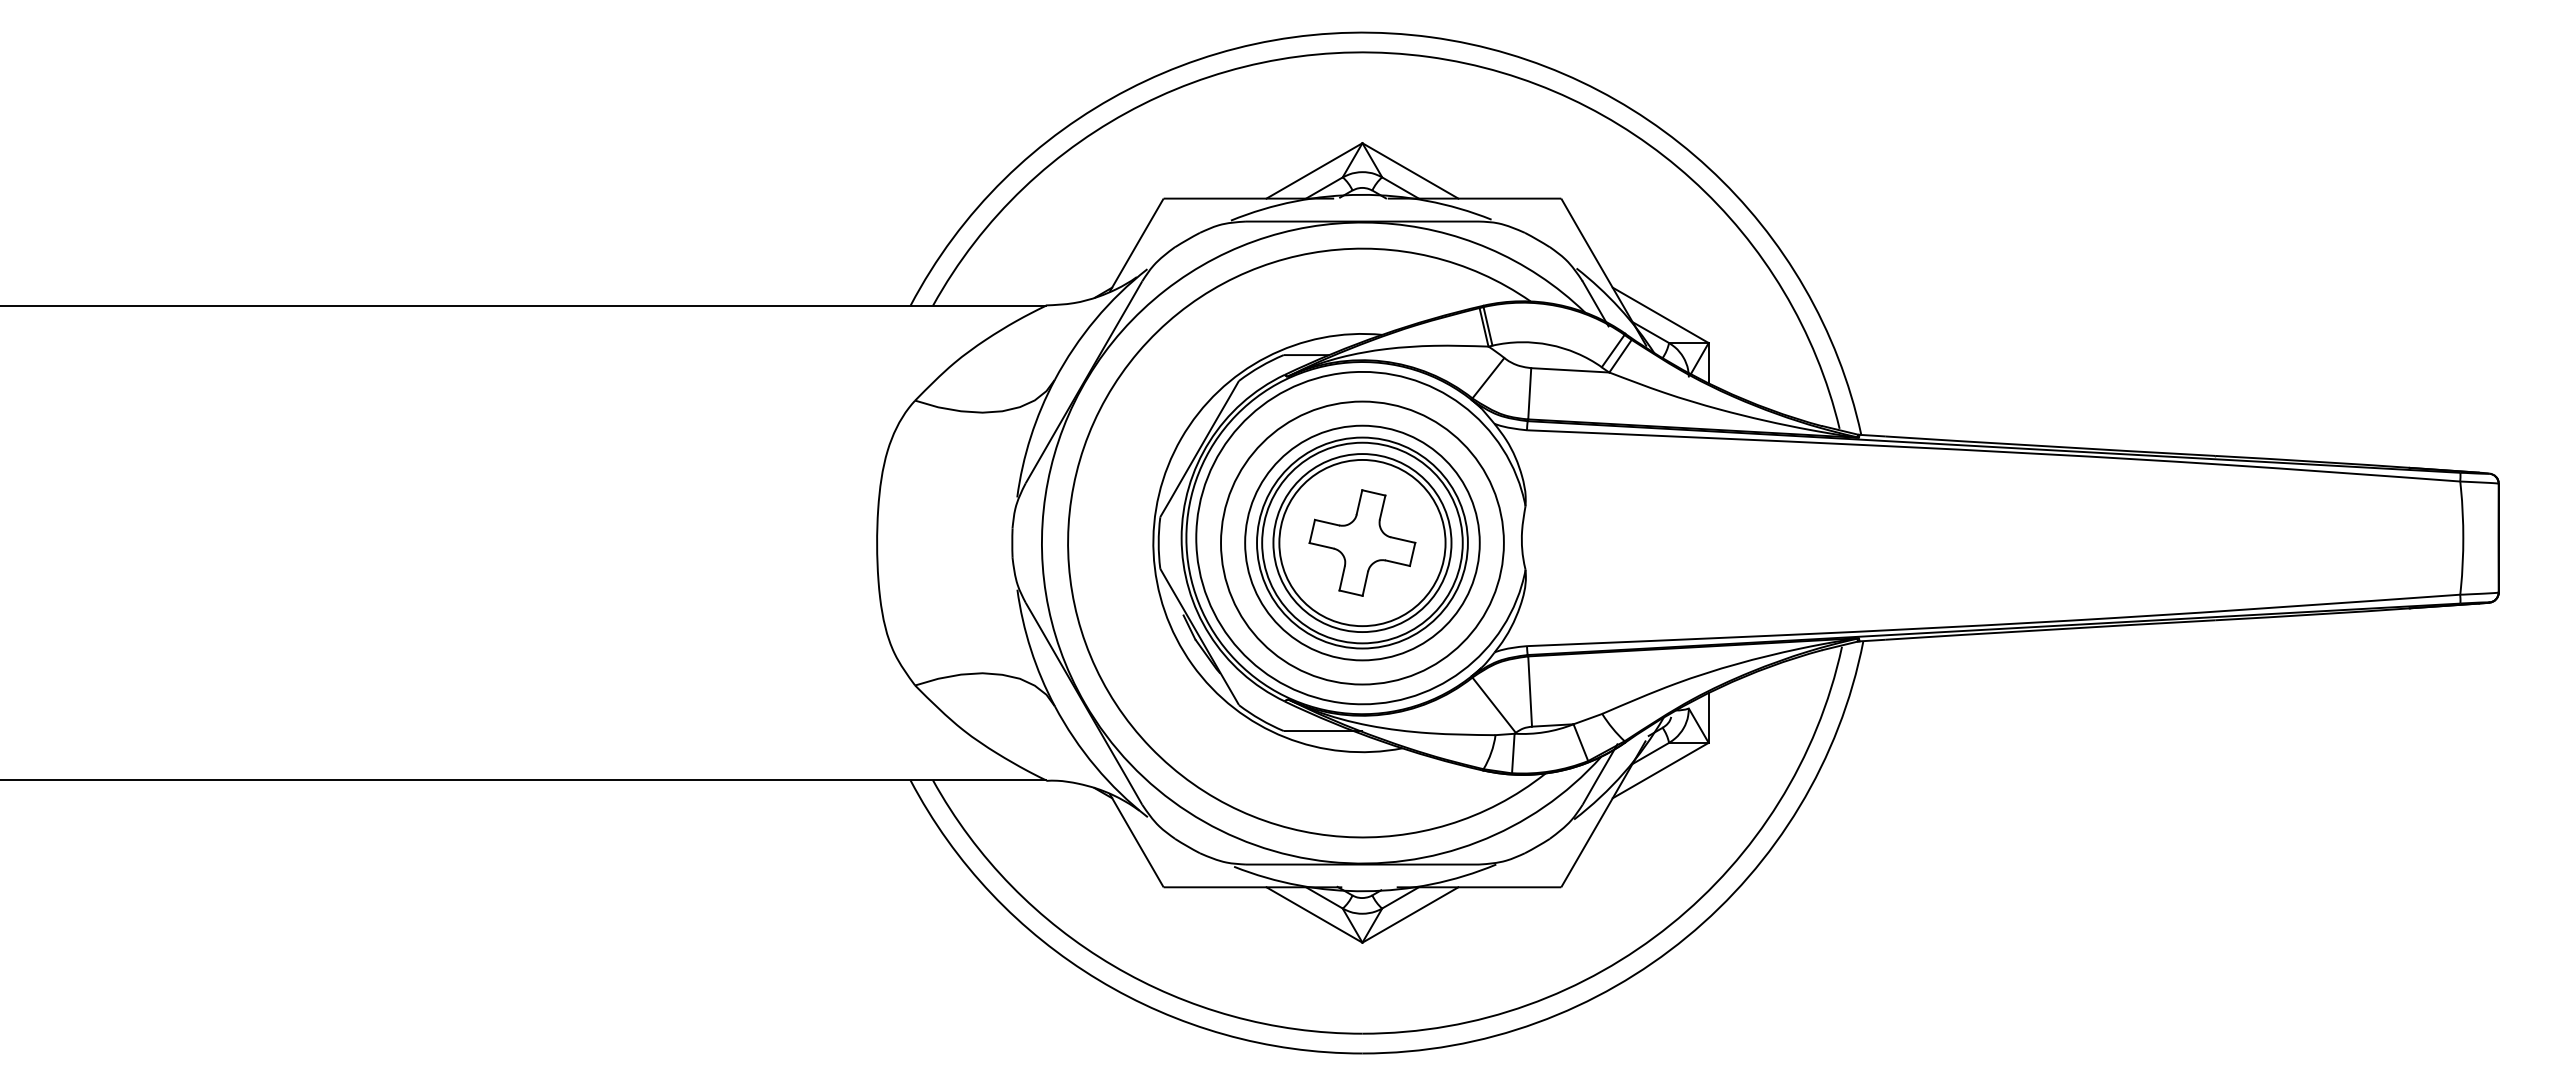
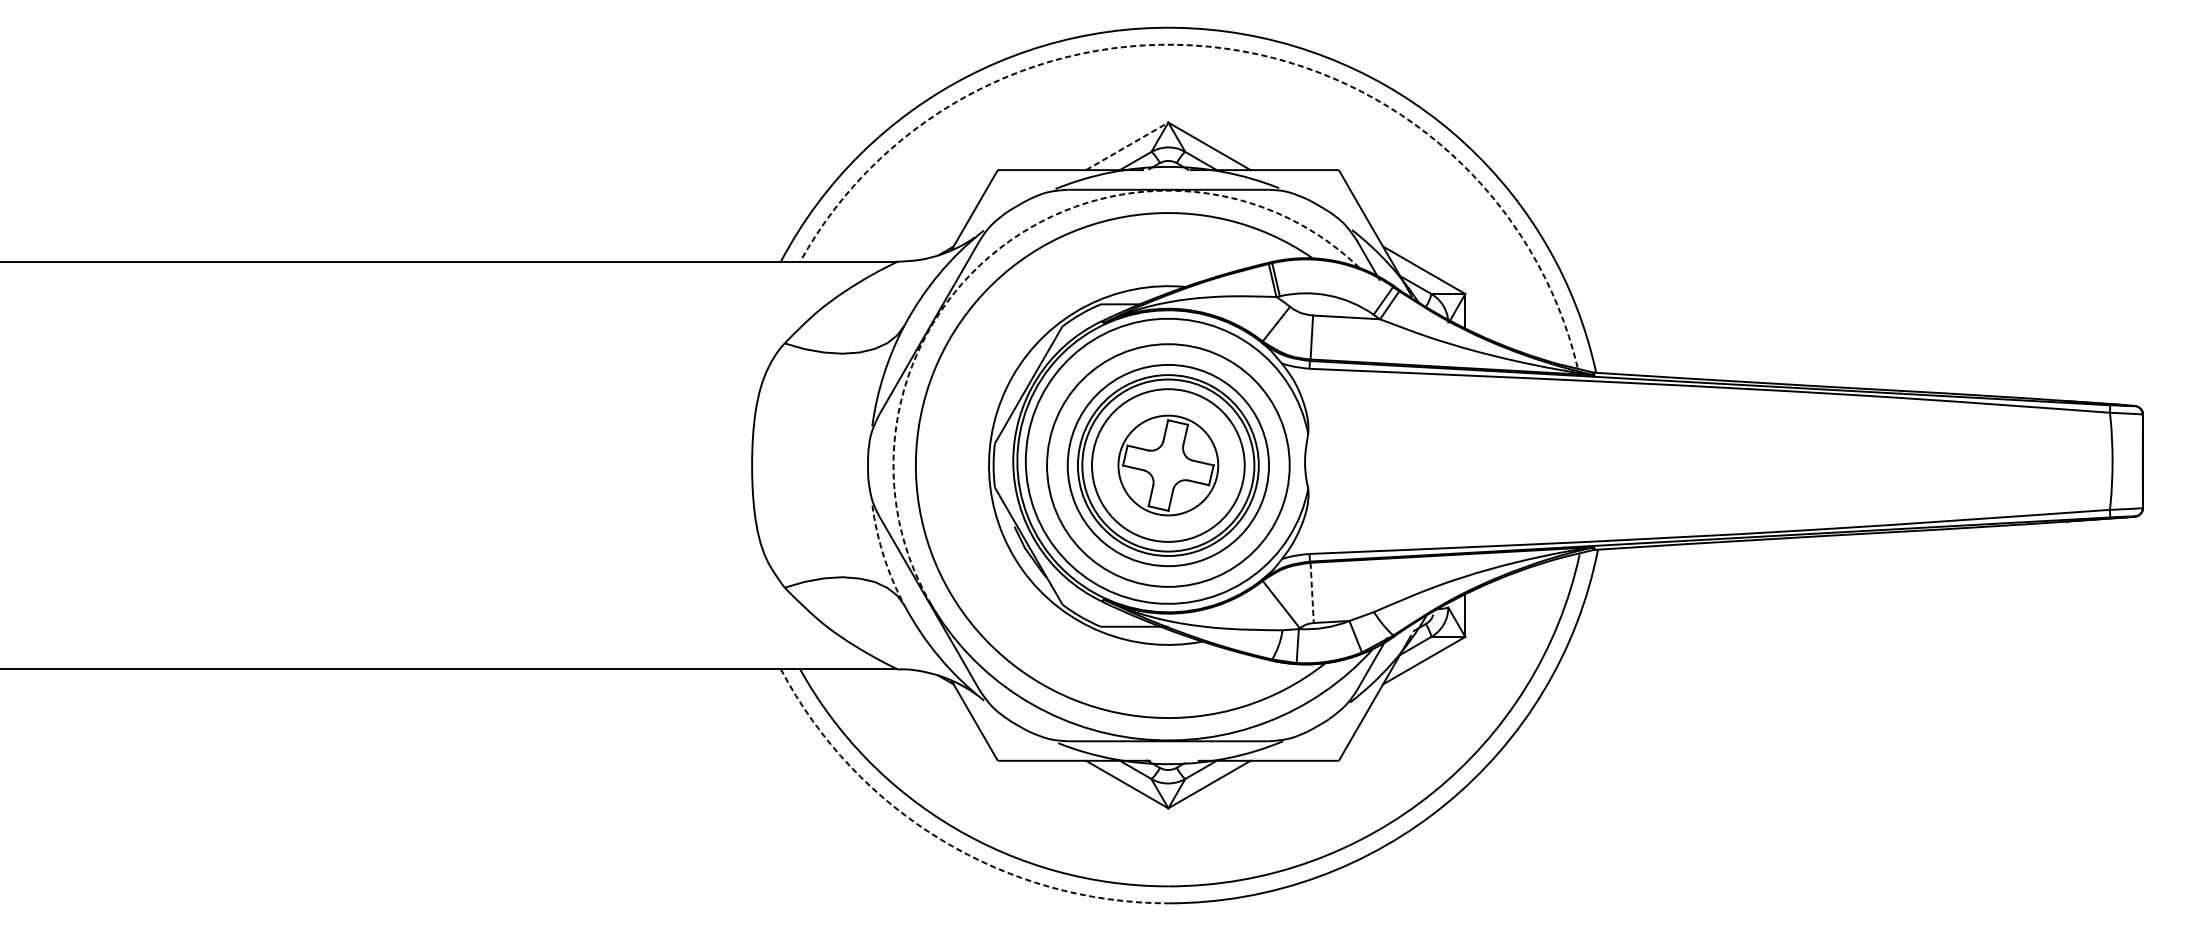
arc: (1428, 56) -> (1225, 48), solid -> dashed
line: (1314, 170) -> (1127, 146), solid -> dashed
arc: (1165, 290) -> (999, 248), solid -> dashed
circle: (1362, 542) -> (1168, 465), size x0.7
arc: (1030, 649) -> (883, 556), solid -> dashed
line: (1530, 692) -> (1312, 593), solid -> dashed
arc: (1098, 979) -> (941, 839), solid -> dashed

